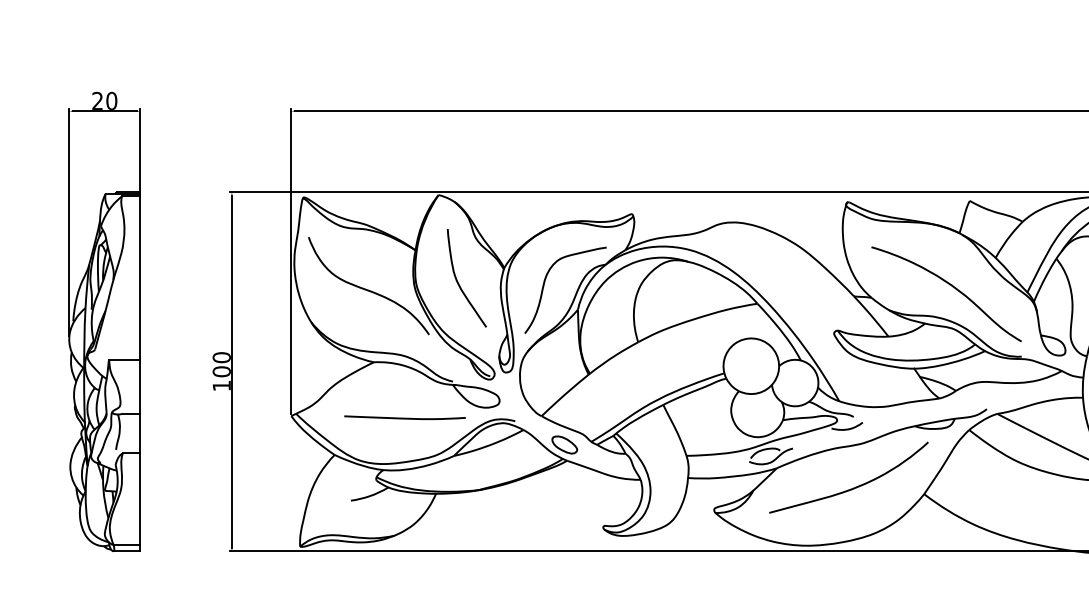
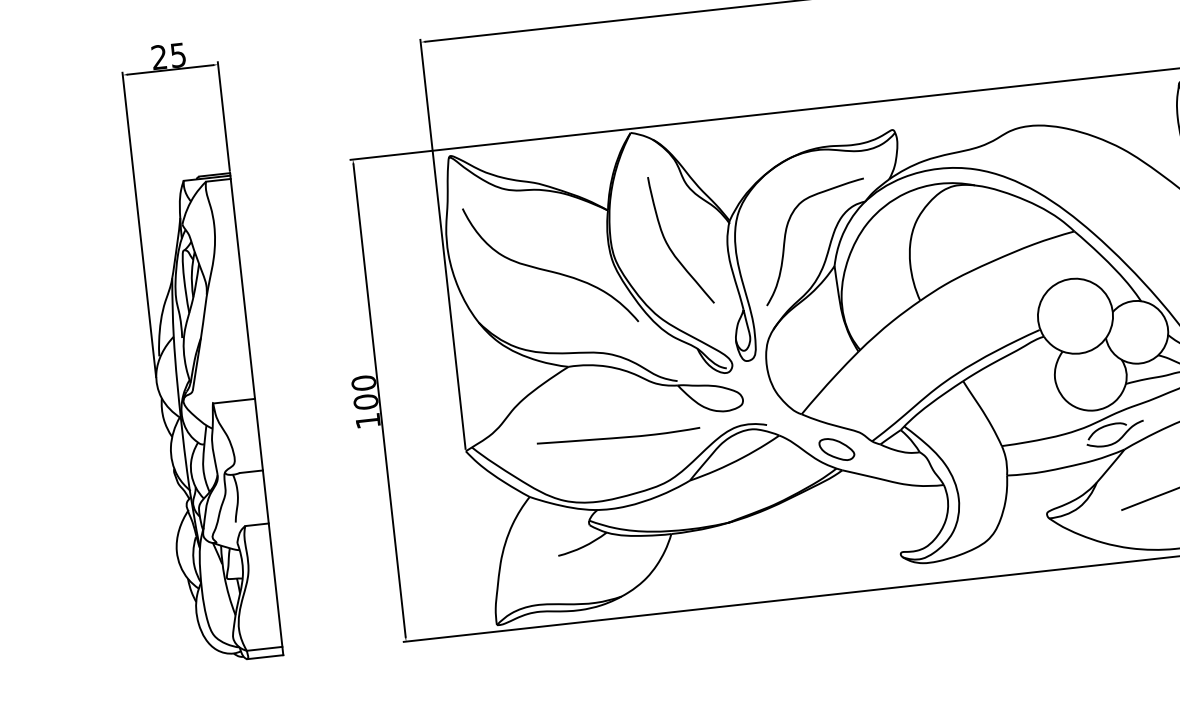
text: (111, 100) -> (177, 54), 20 -> 25

